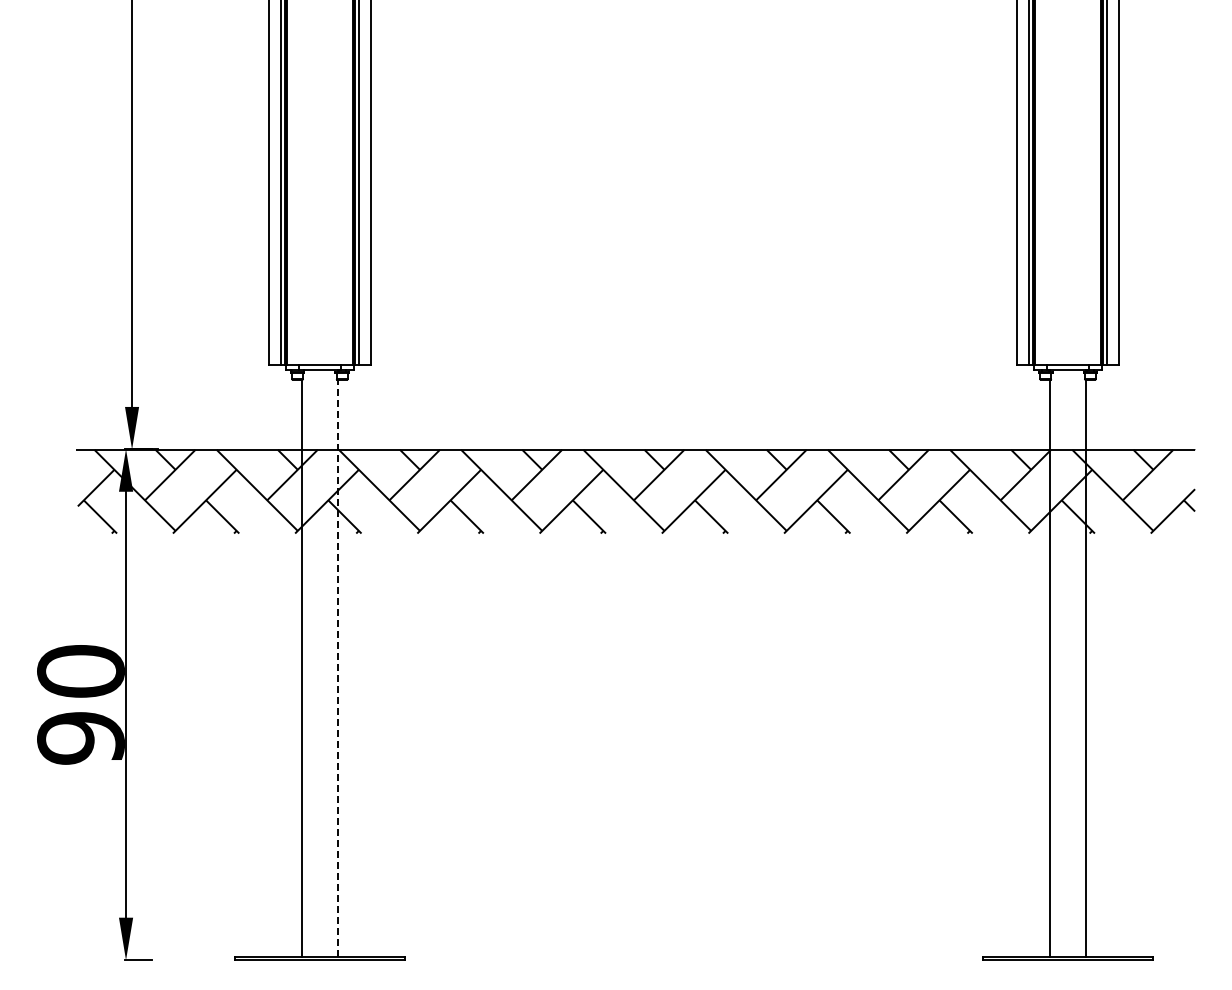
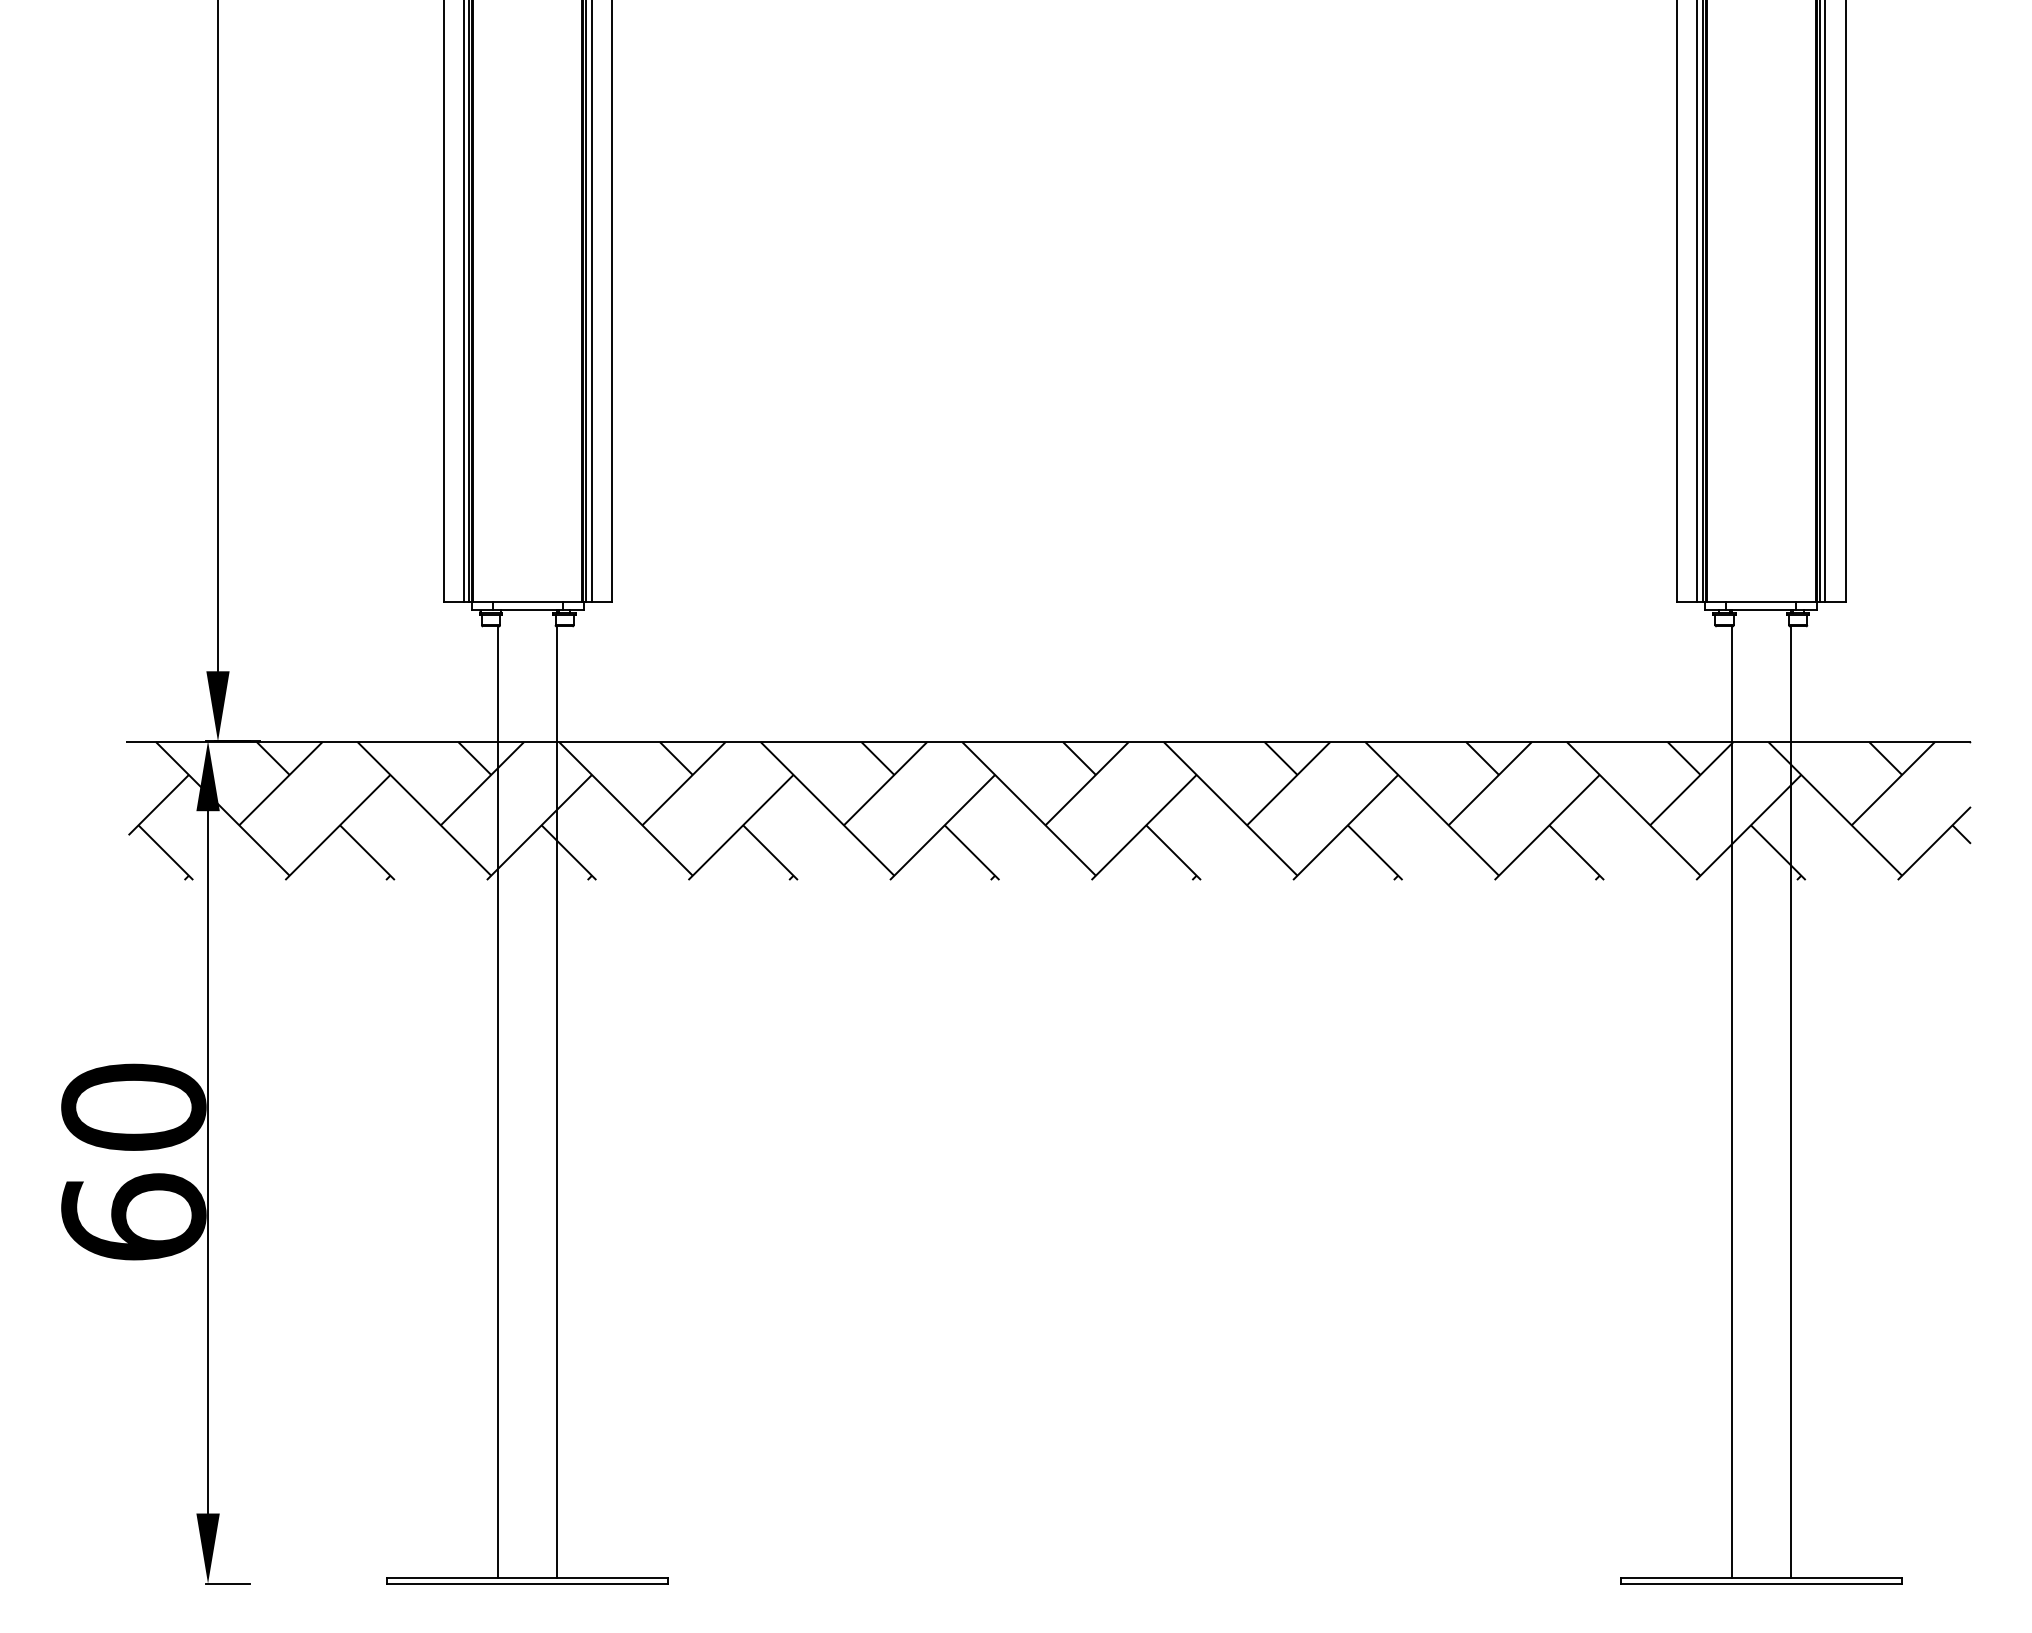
line: (337, 668) -> (556, 1102), dashed -> solid
text: (80, 737) -> (132, 1216), 90 -> 60

